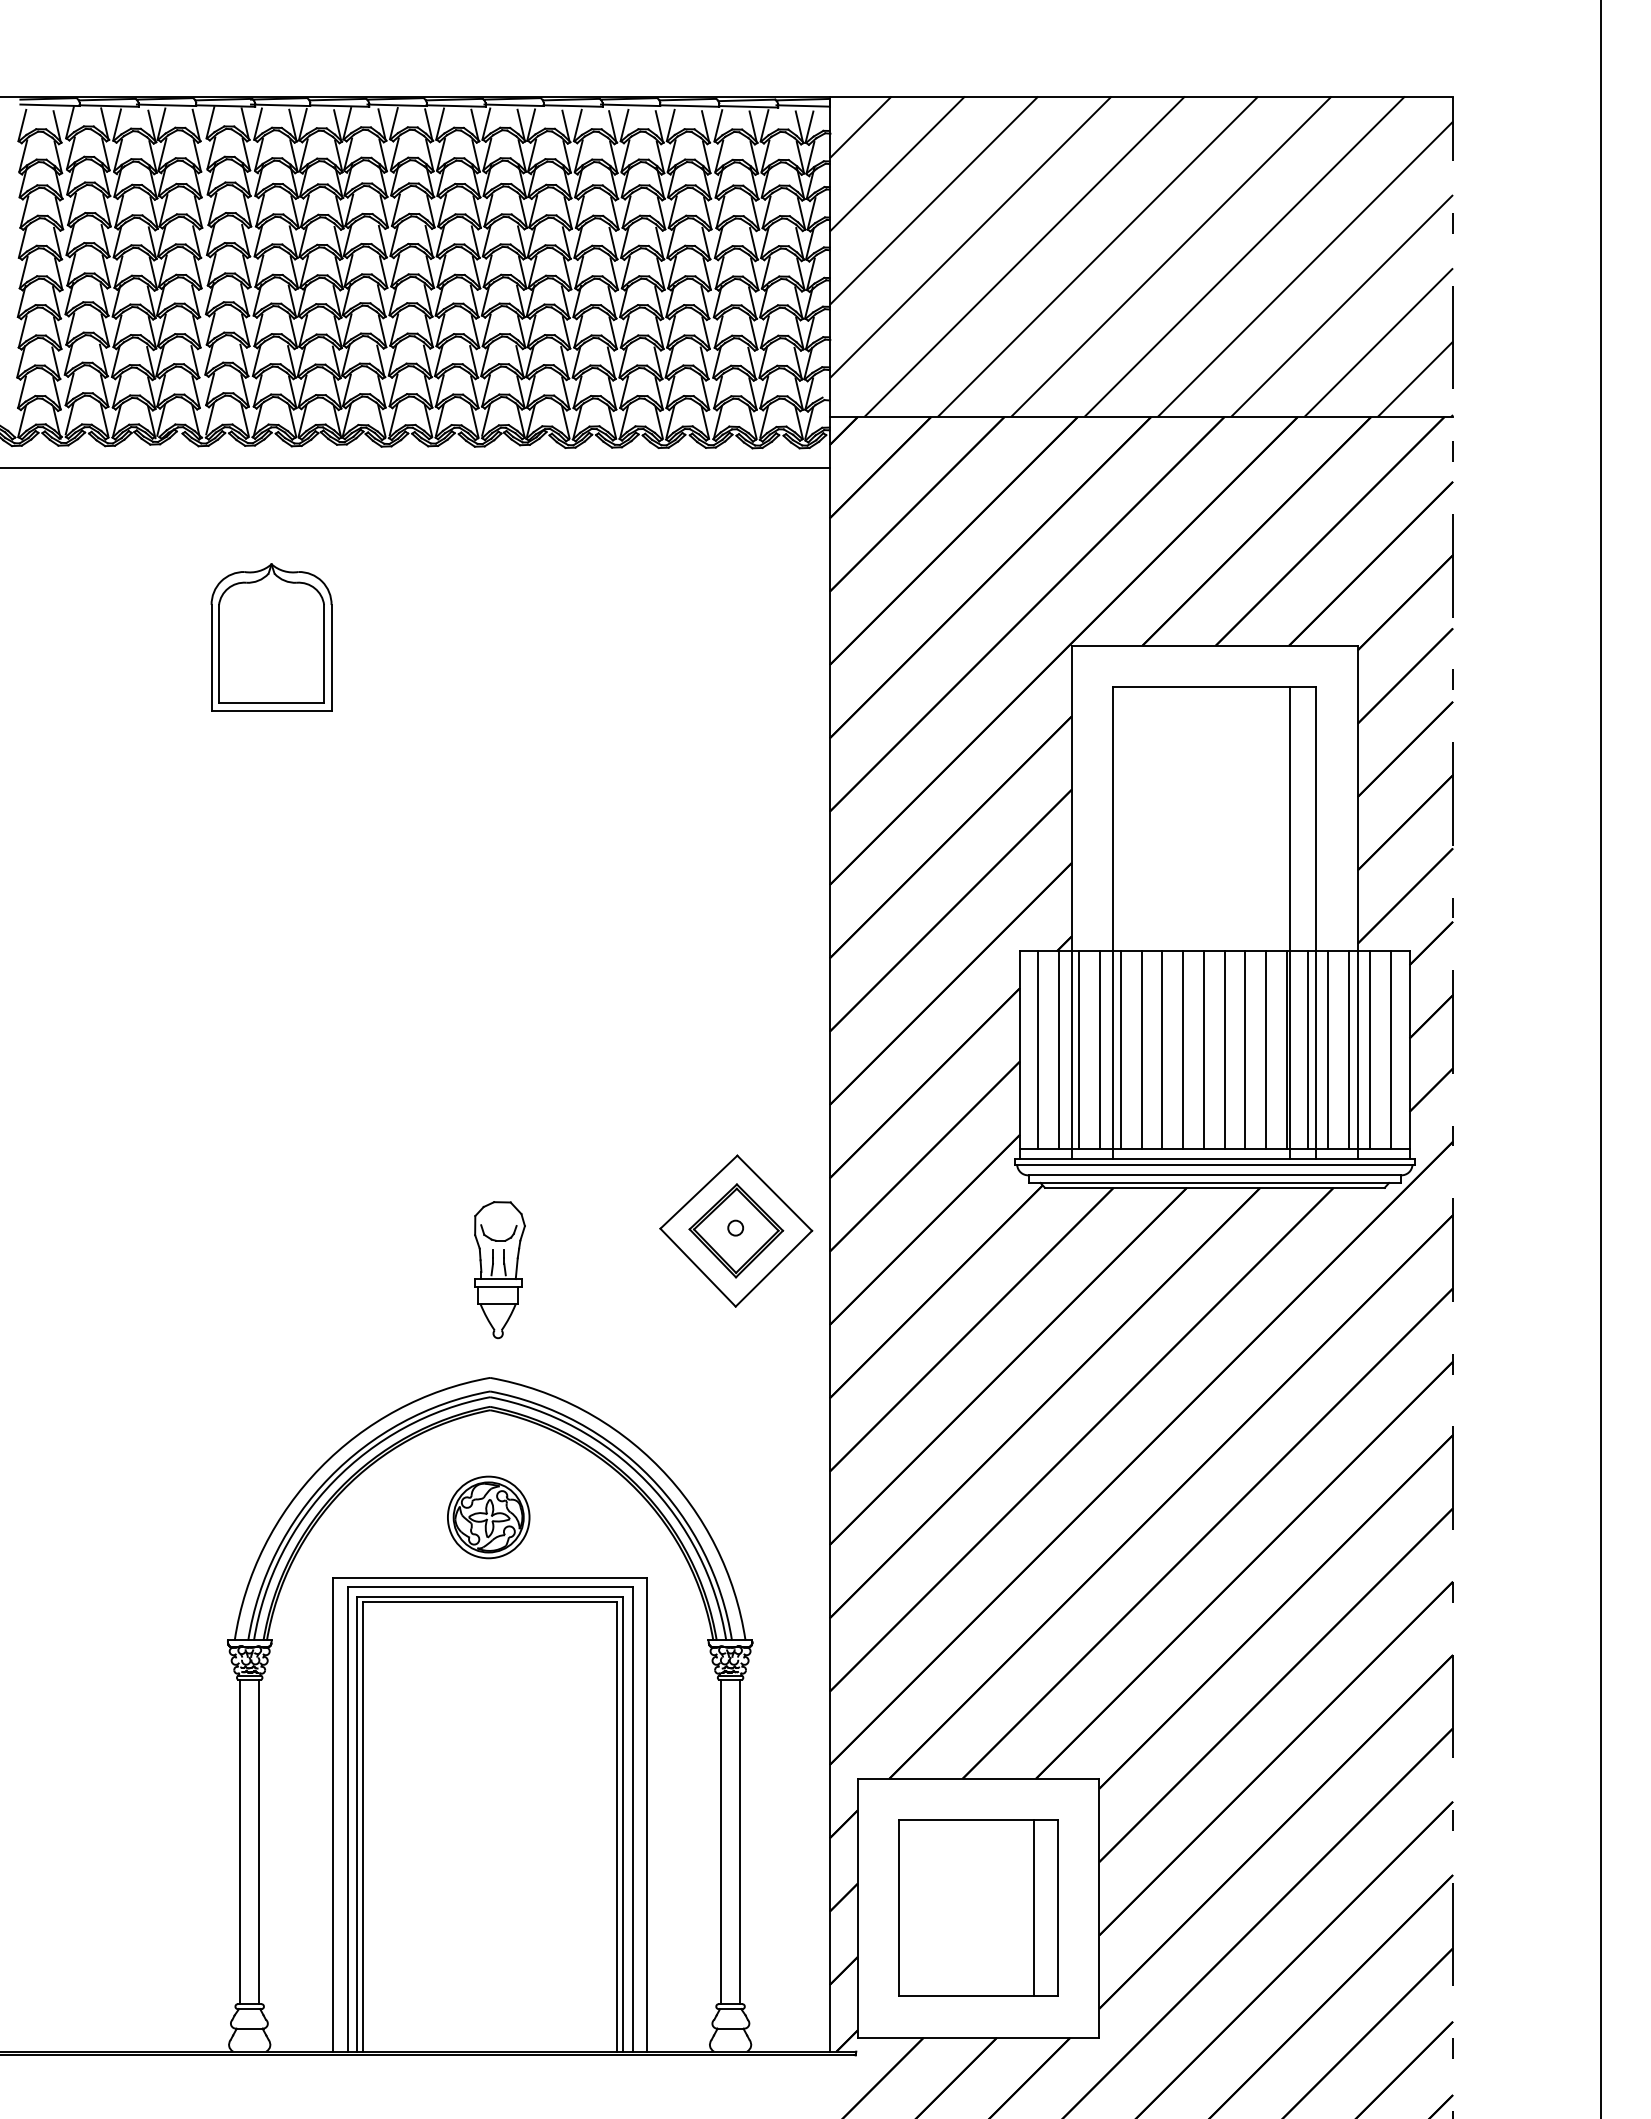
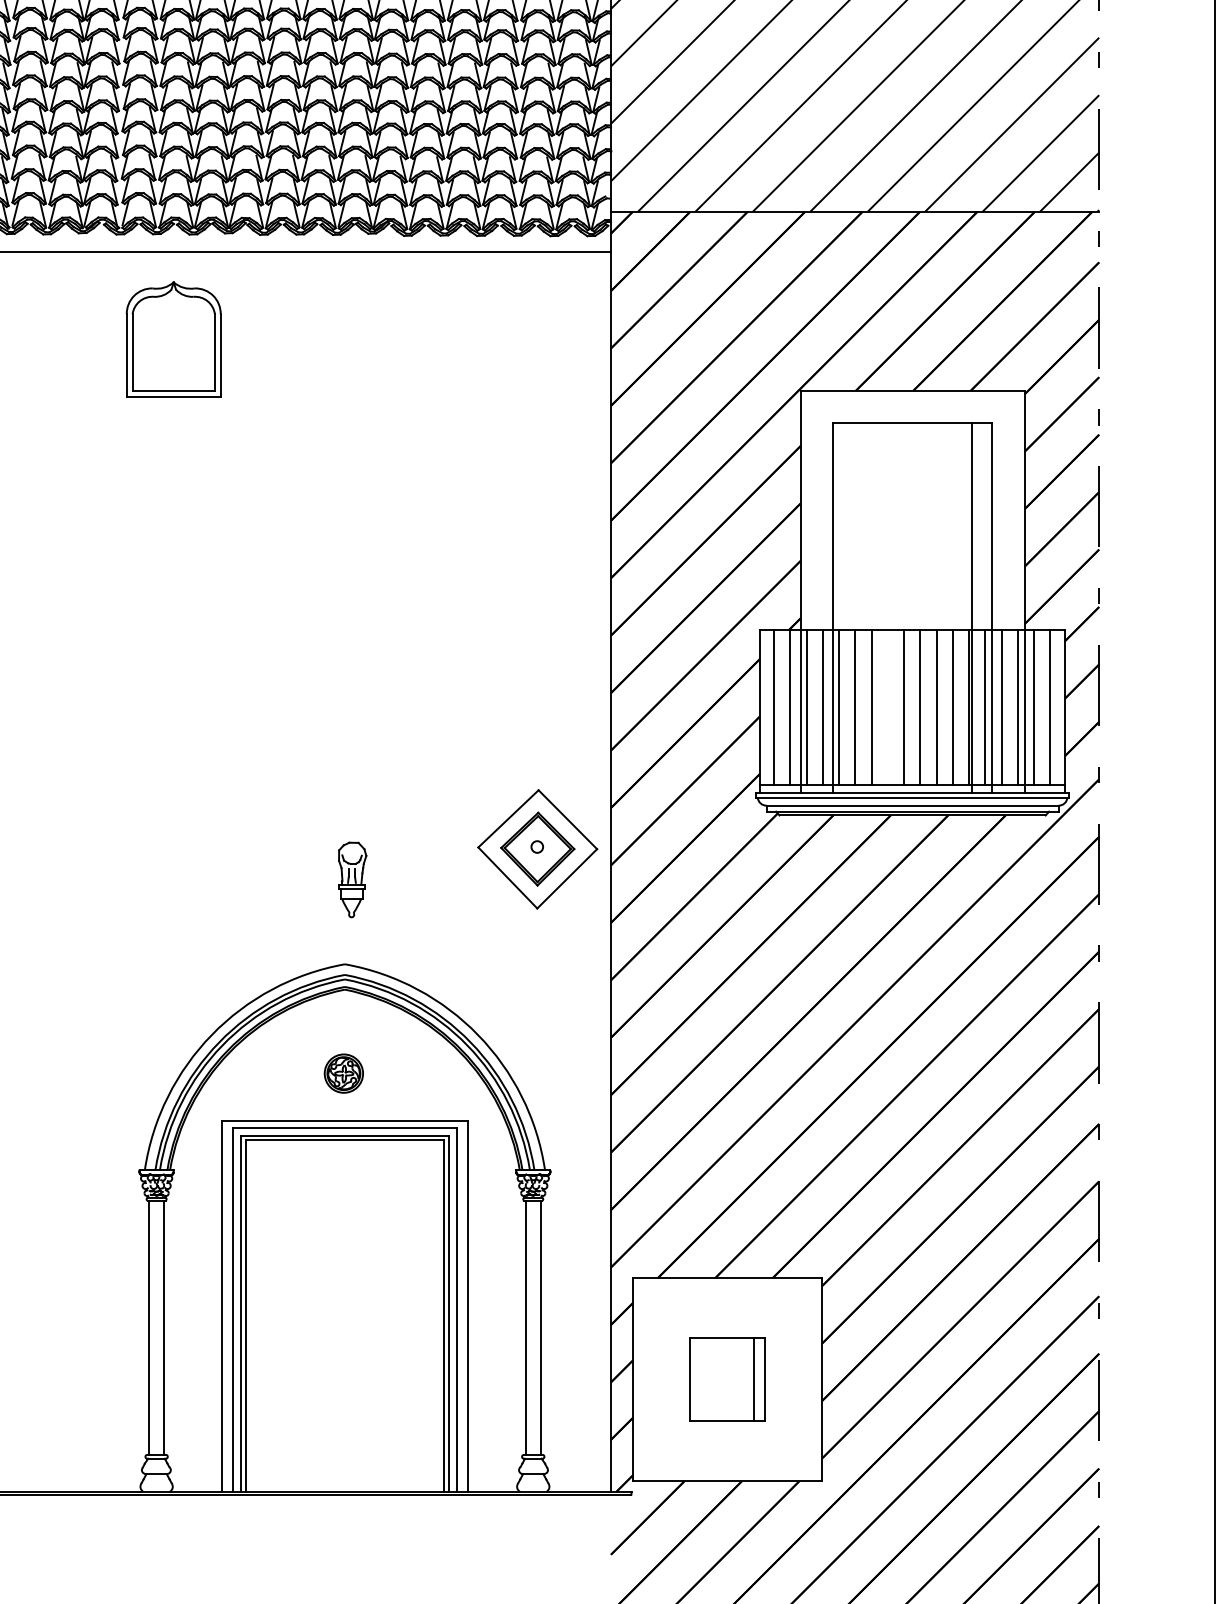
part: (271, 637) -> (173, 339), moved
line: (1183, 1049) -> (888, 707), removed
part: (499, 1270) -> (352, 880), size x0.7
part: (488, 1517) -> (343, 1073), size x0.6
part: (978, 1907) -> (727, 1379), size x0.6

